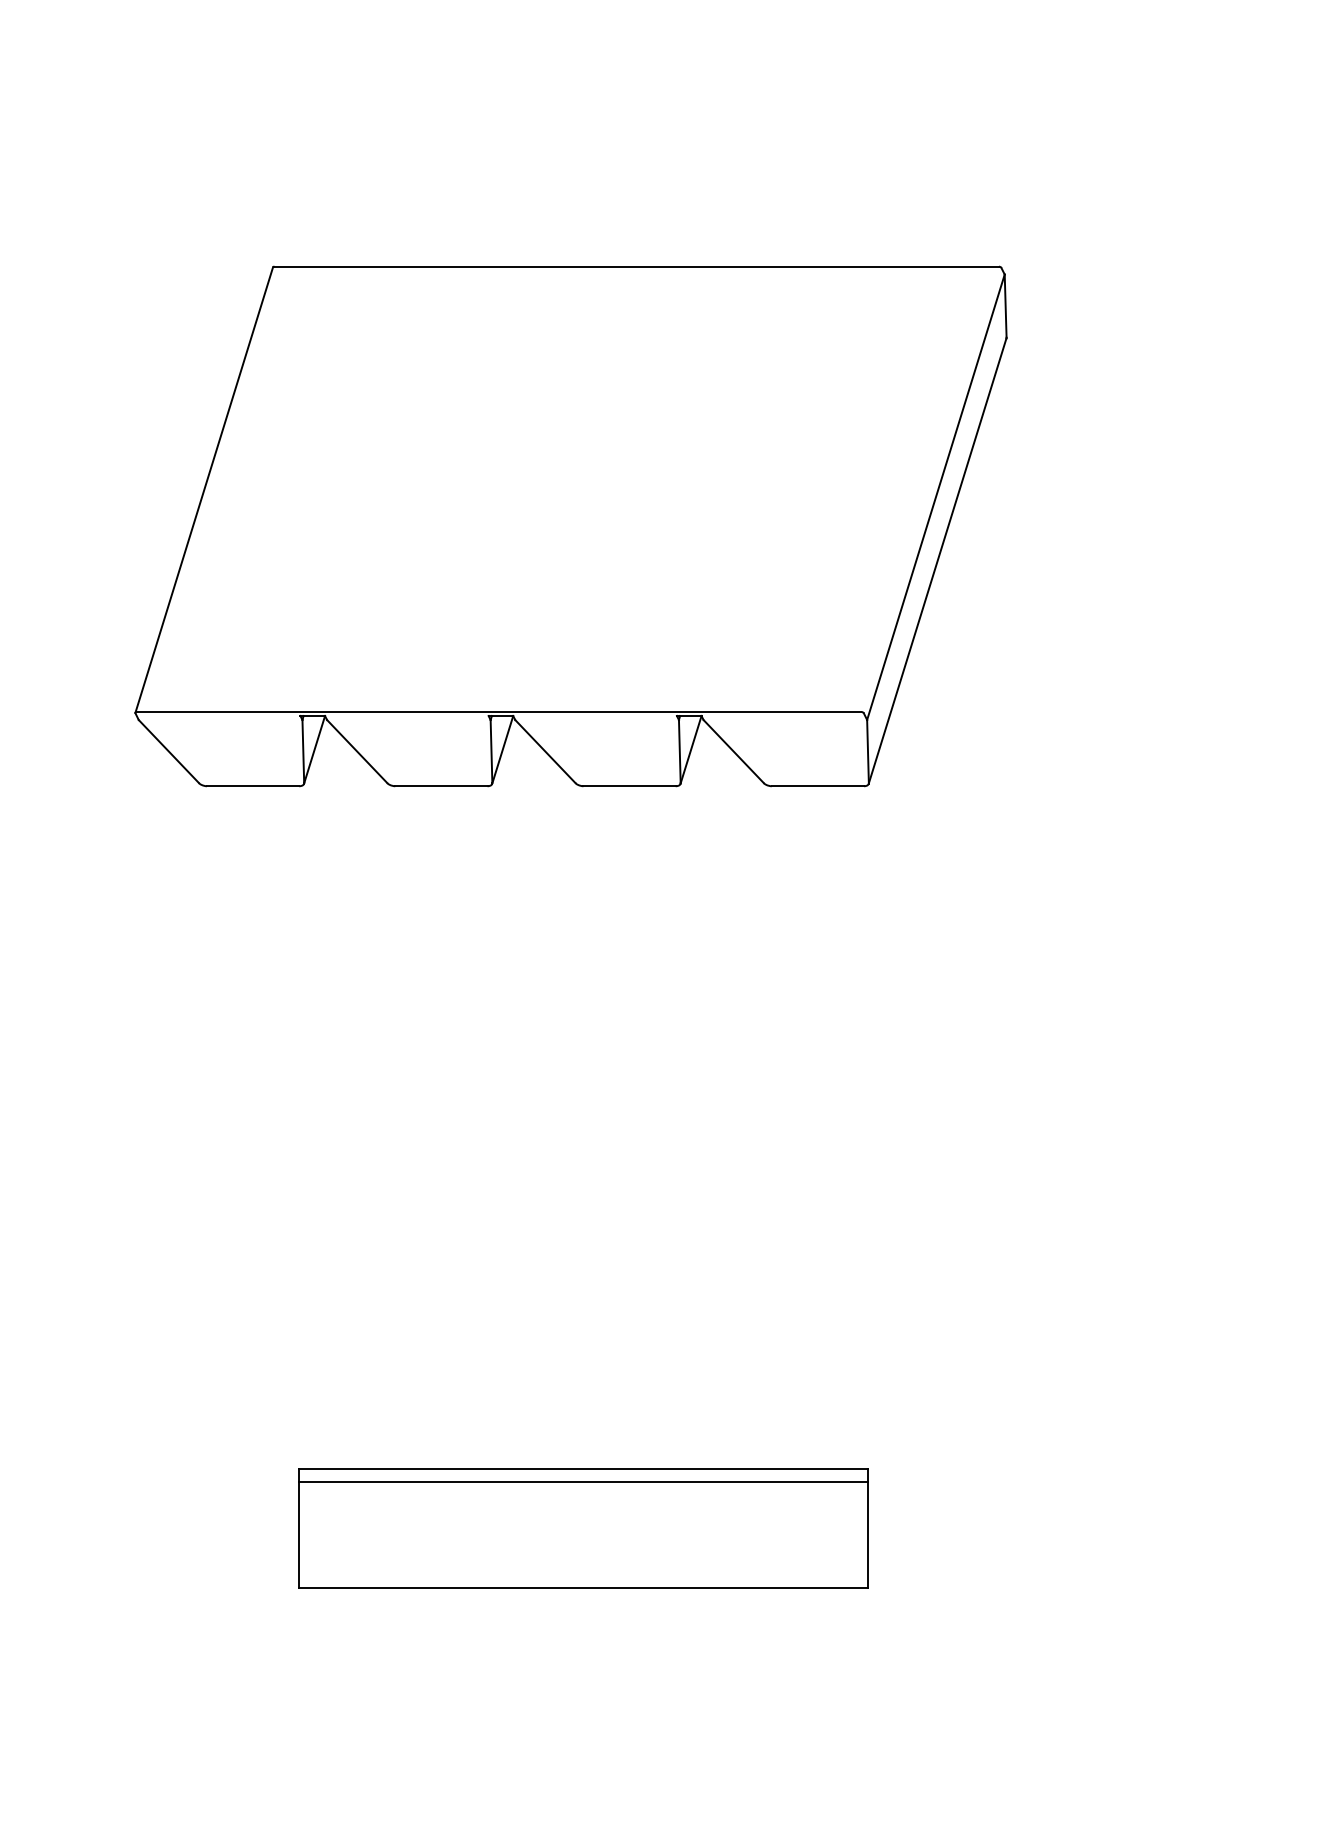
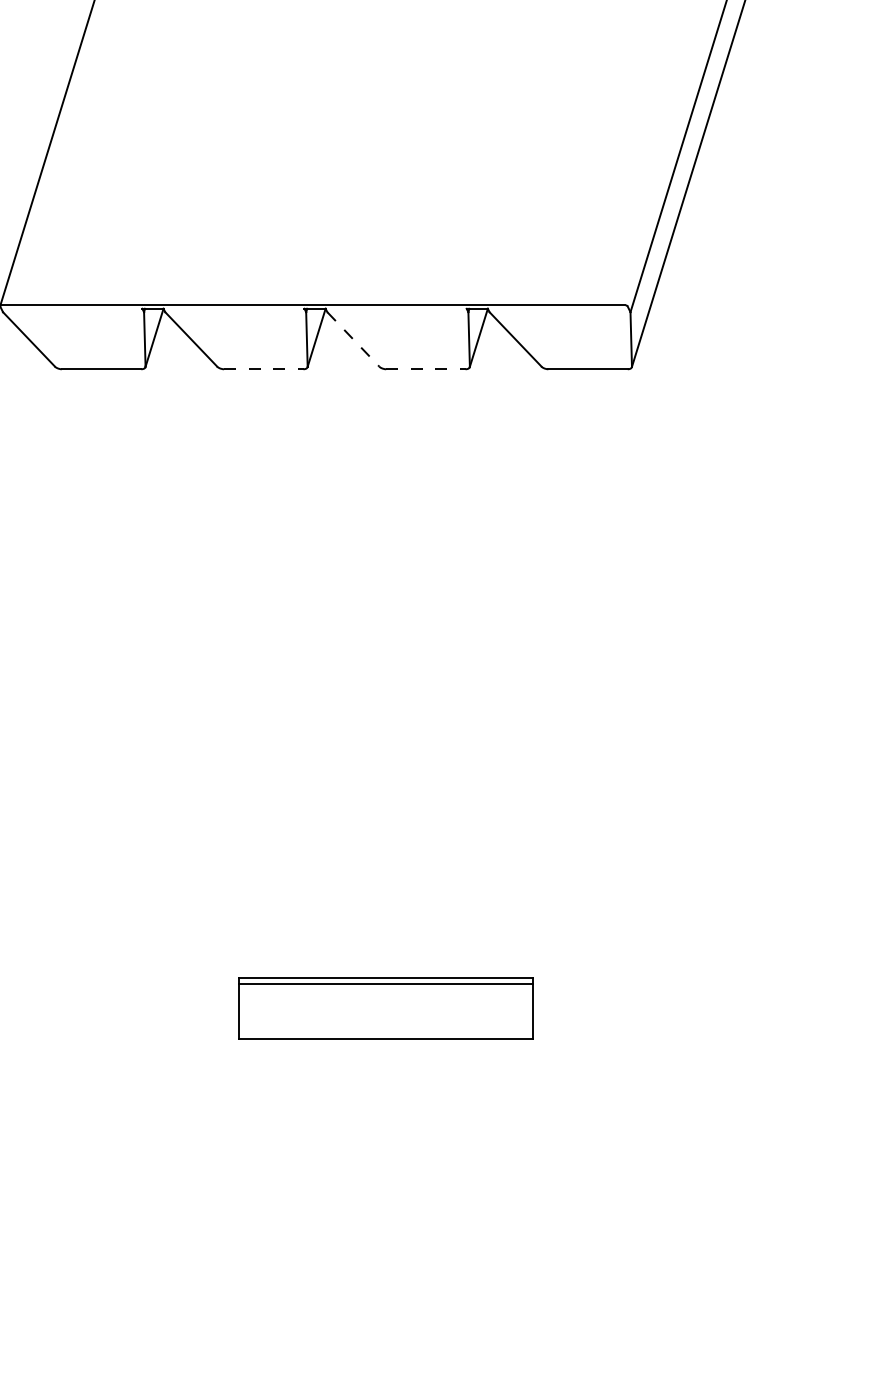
line: (545, 751) -> (353, 339), solid -> dashed
line: (441, 786) -> (263, 369), solid -> dashed
line: (630, 786) -> (426, 369), solid -> dashed
part: (583, 1528) -> (386, 1008), size x0.6

